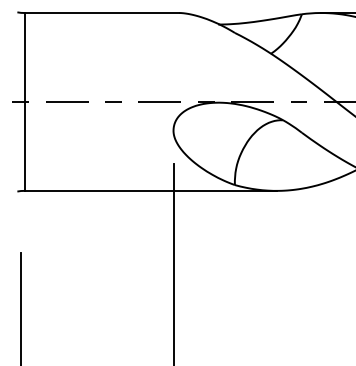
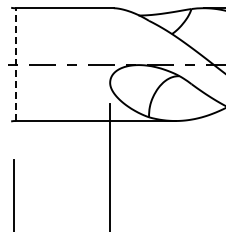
line: (24, 101) -> (15, 64), solid -> dashed

